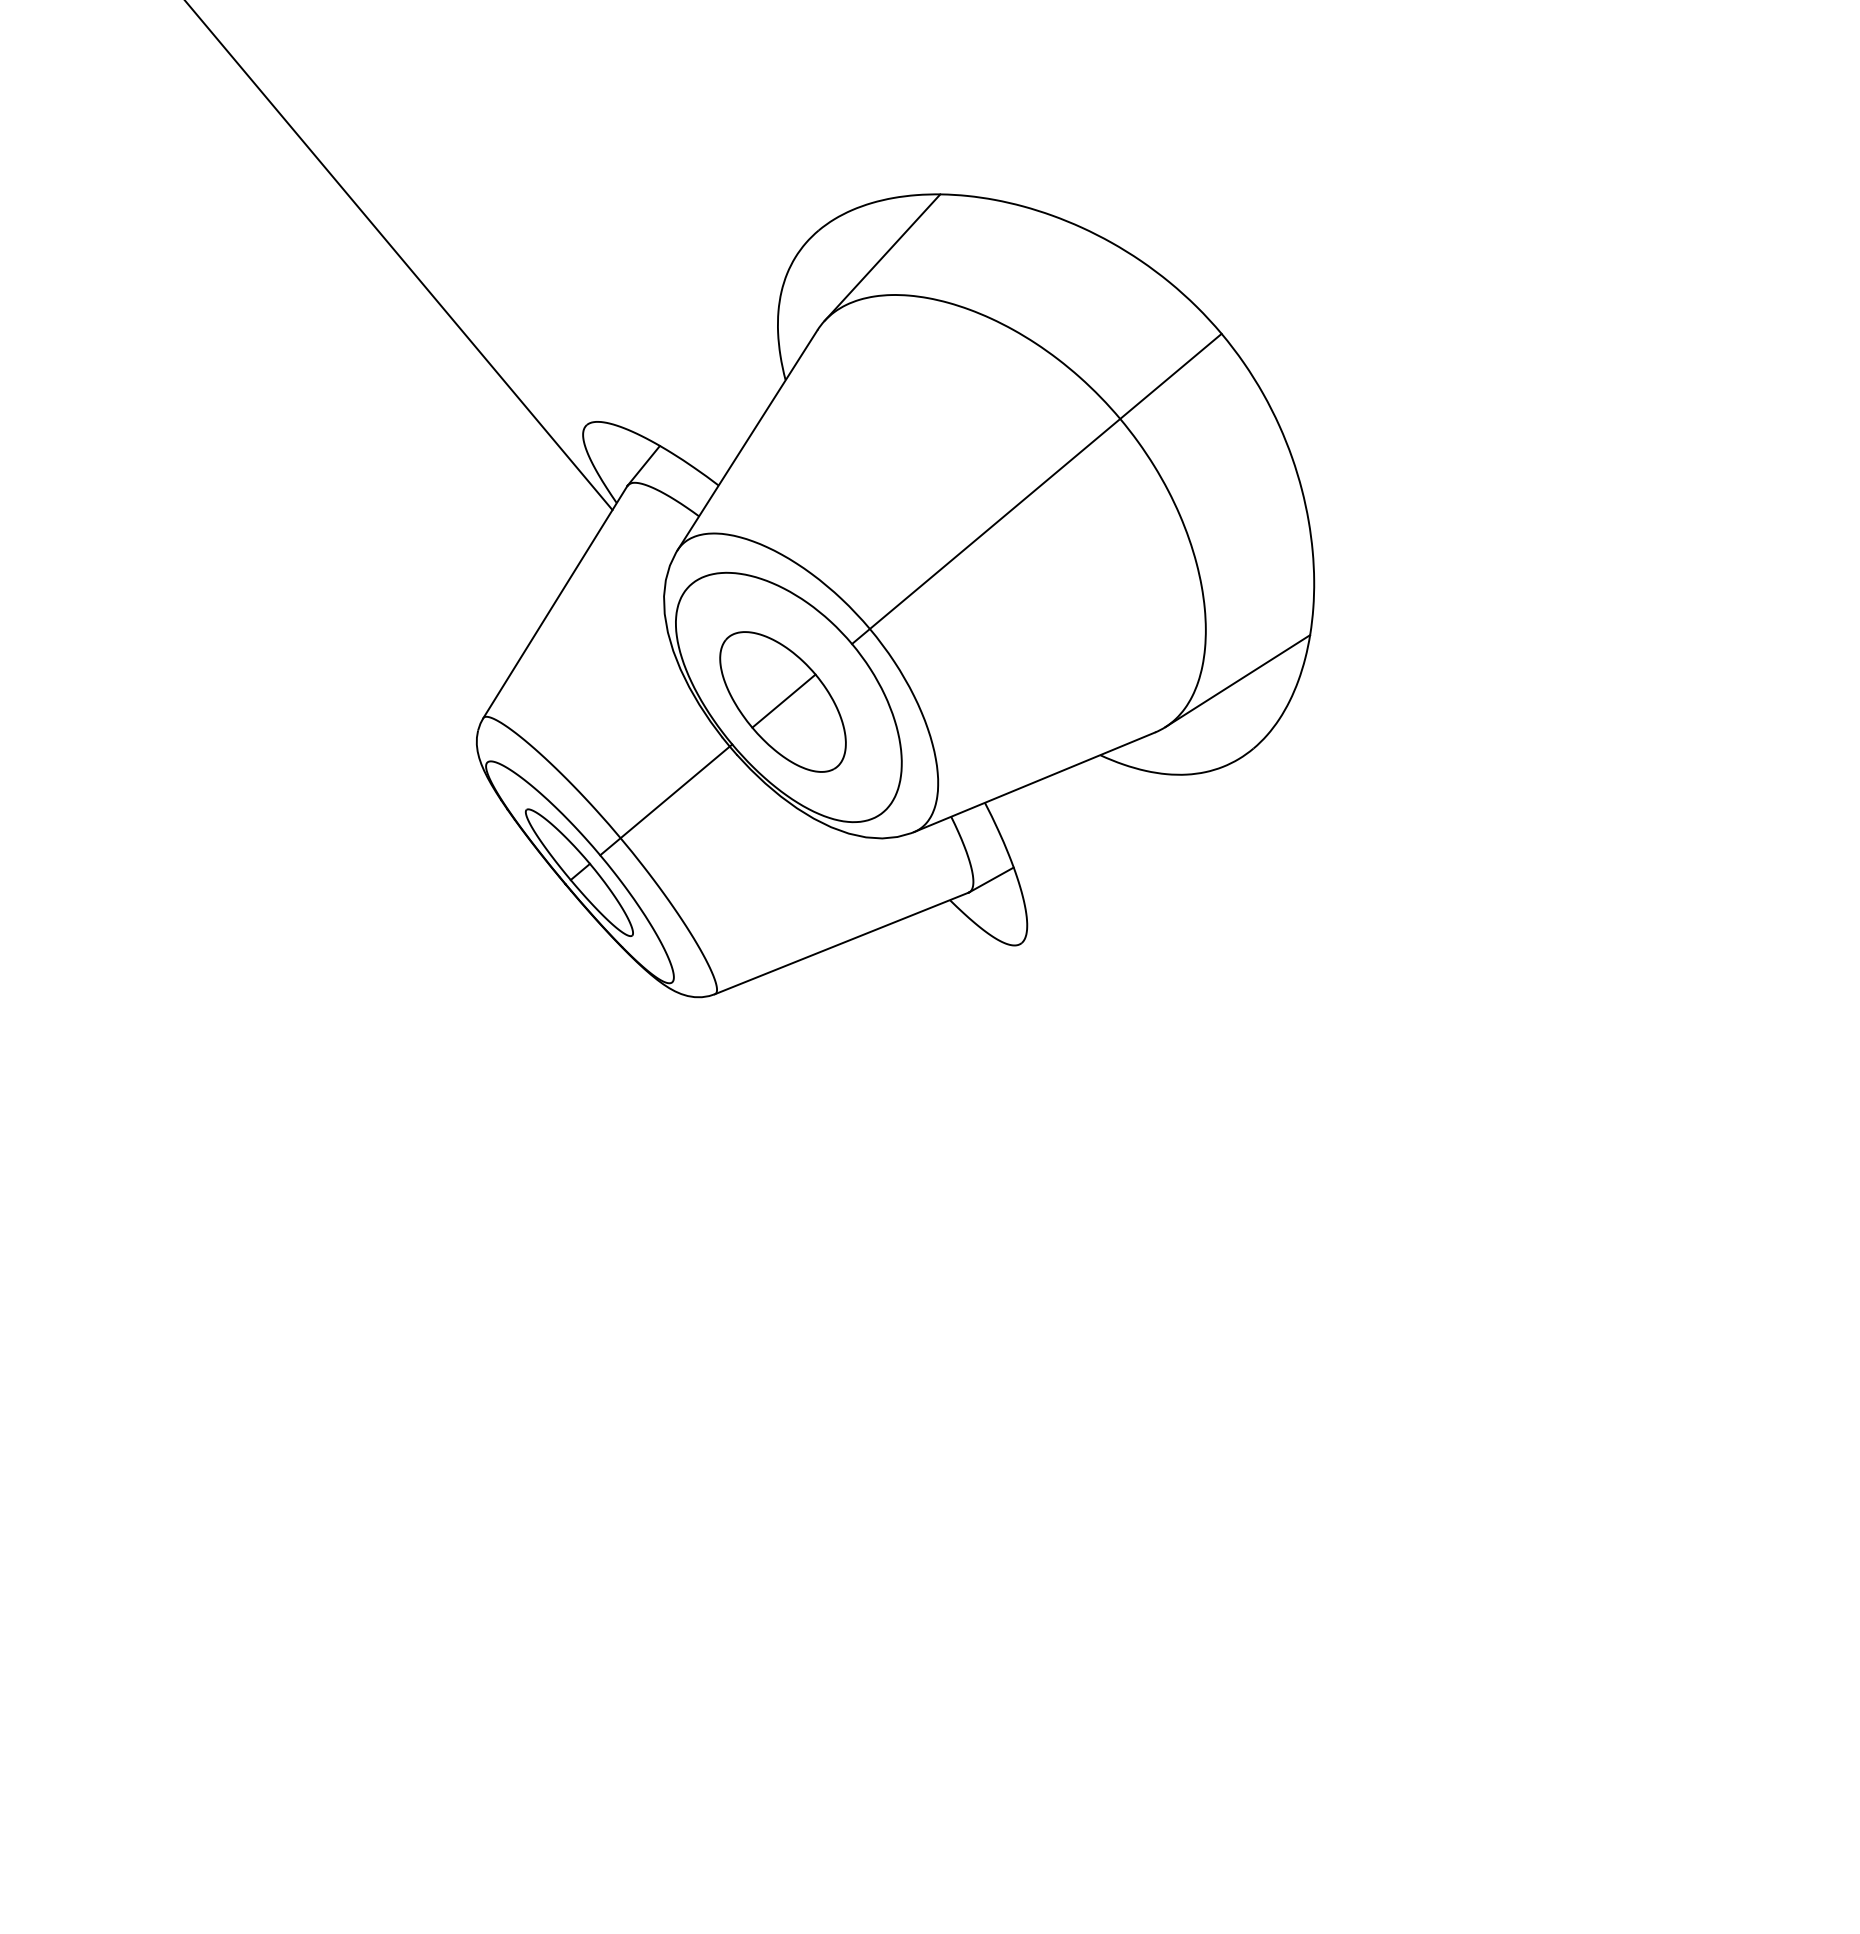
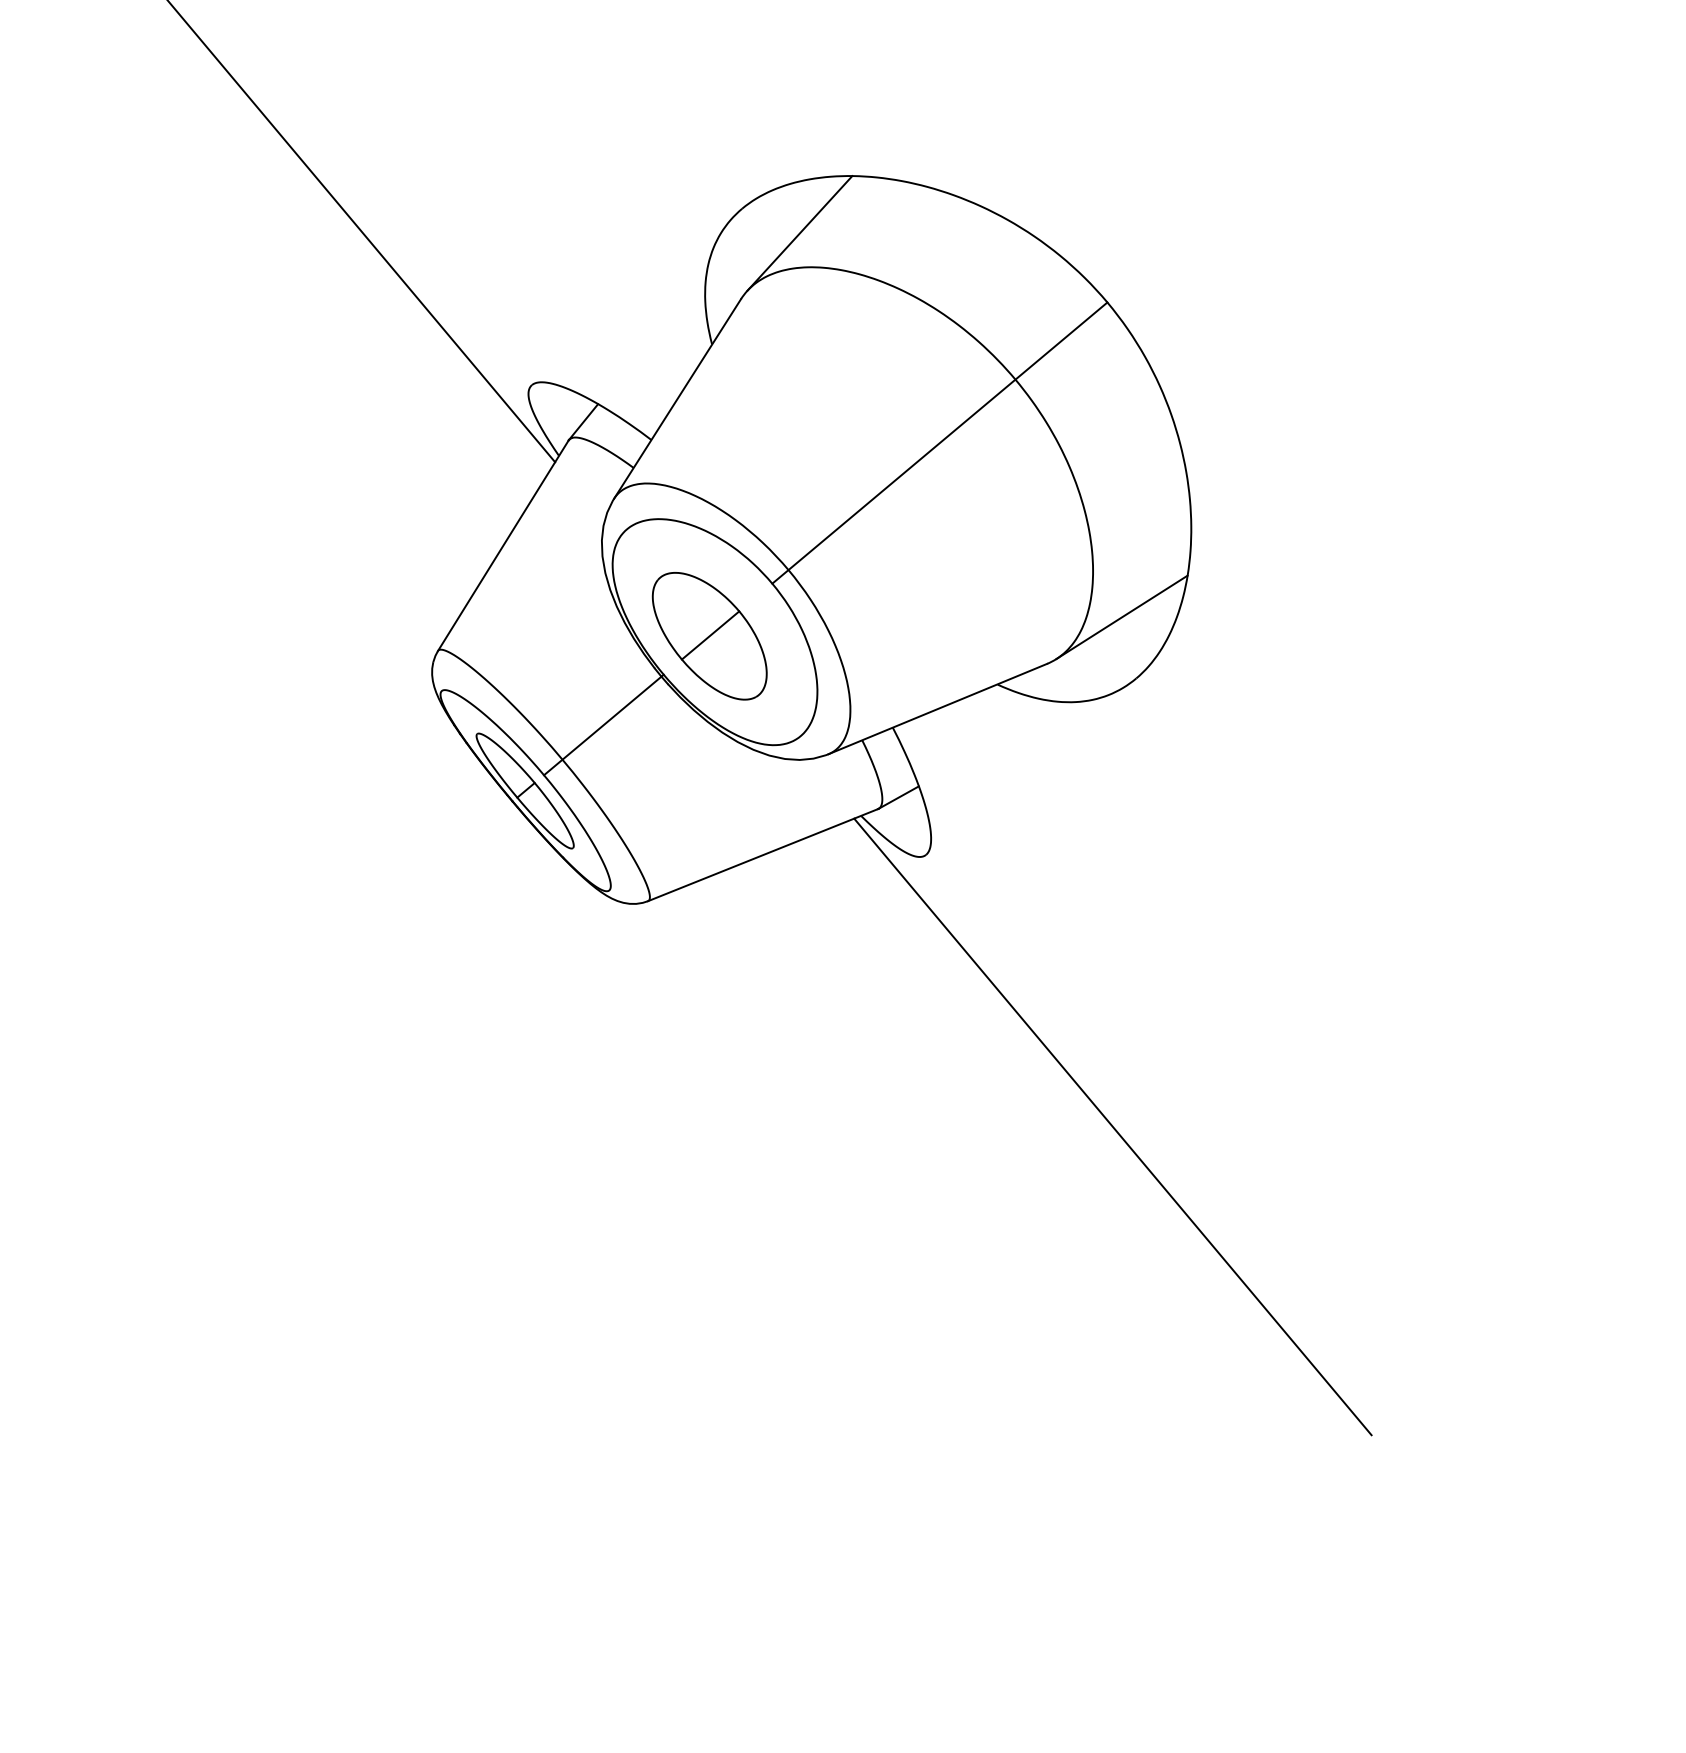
line: (1227, 1243) -> (1112, 1127), added

